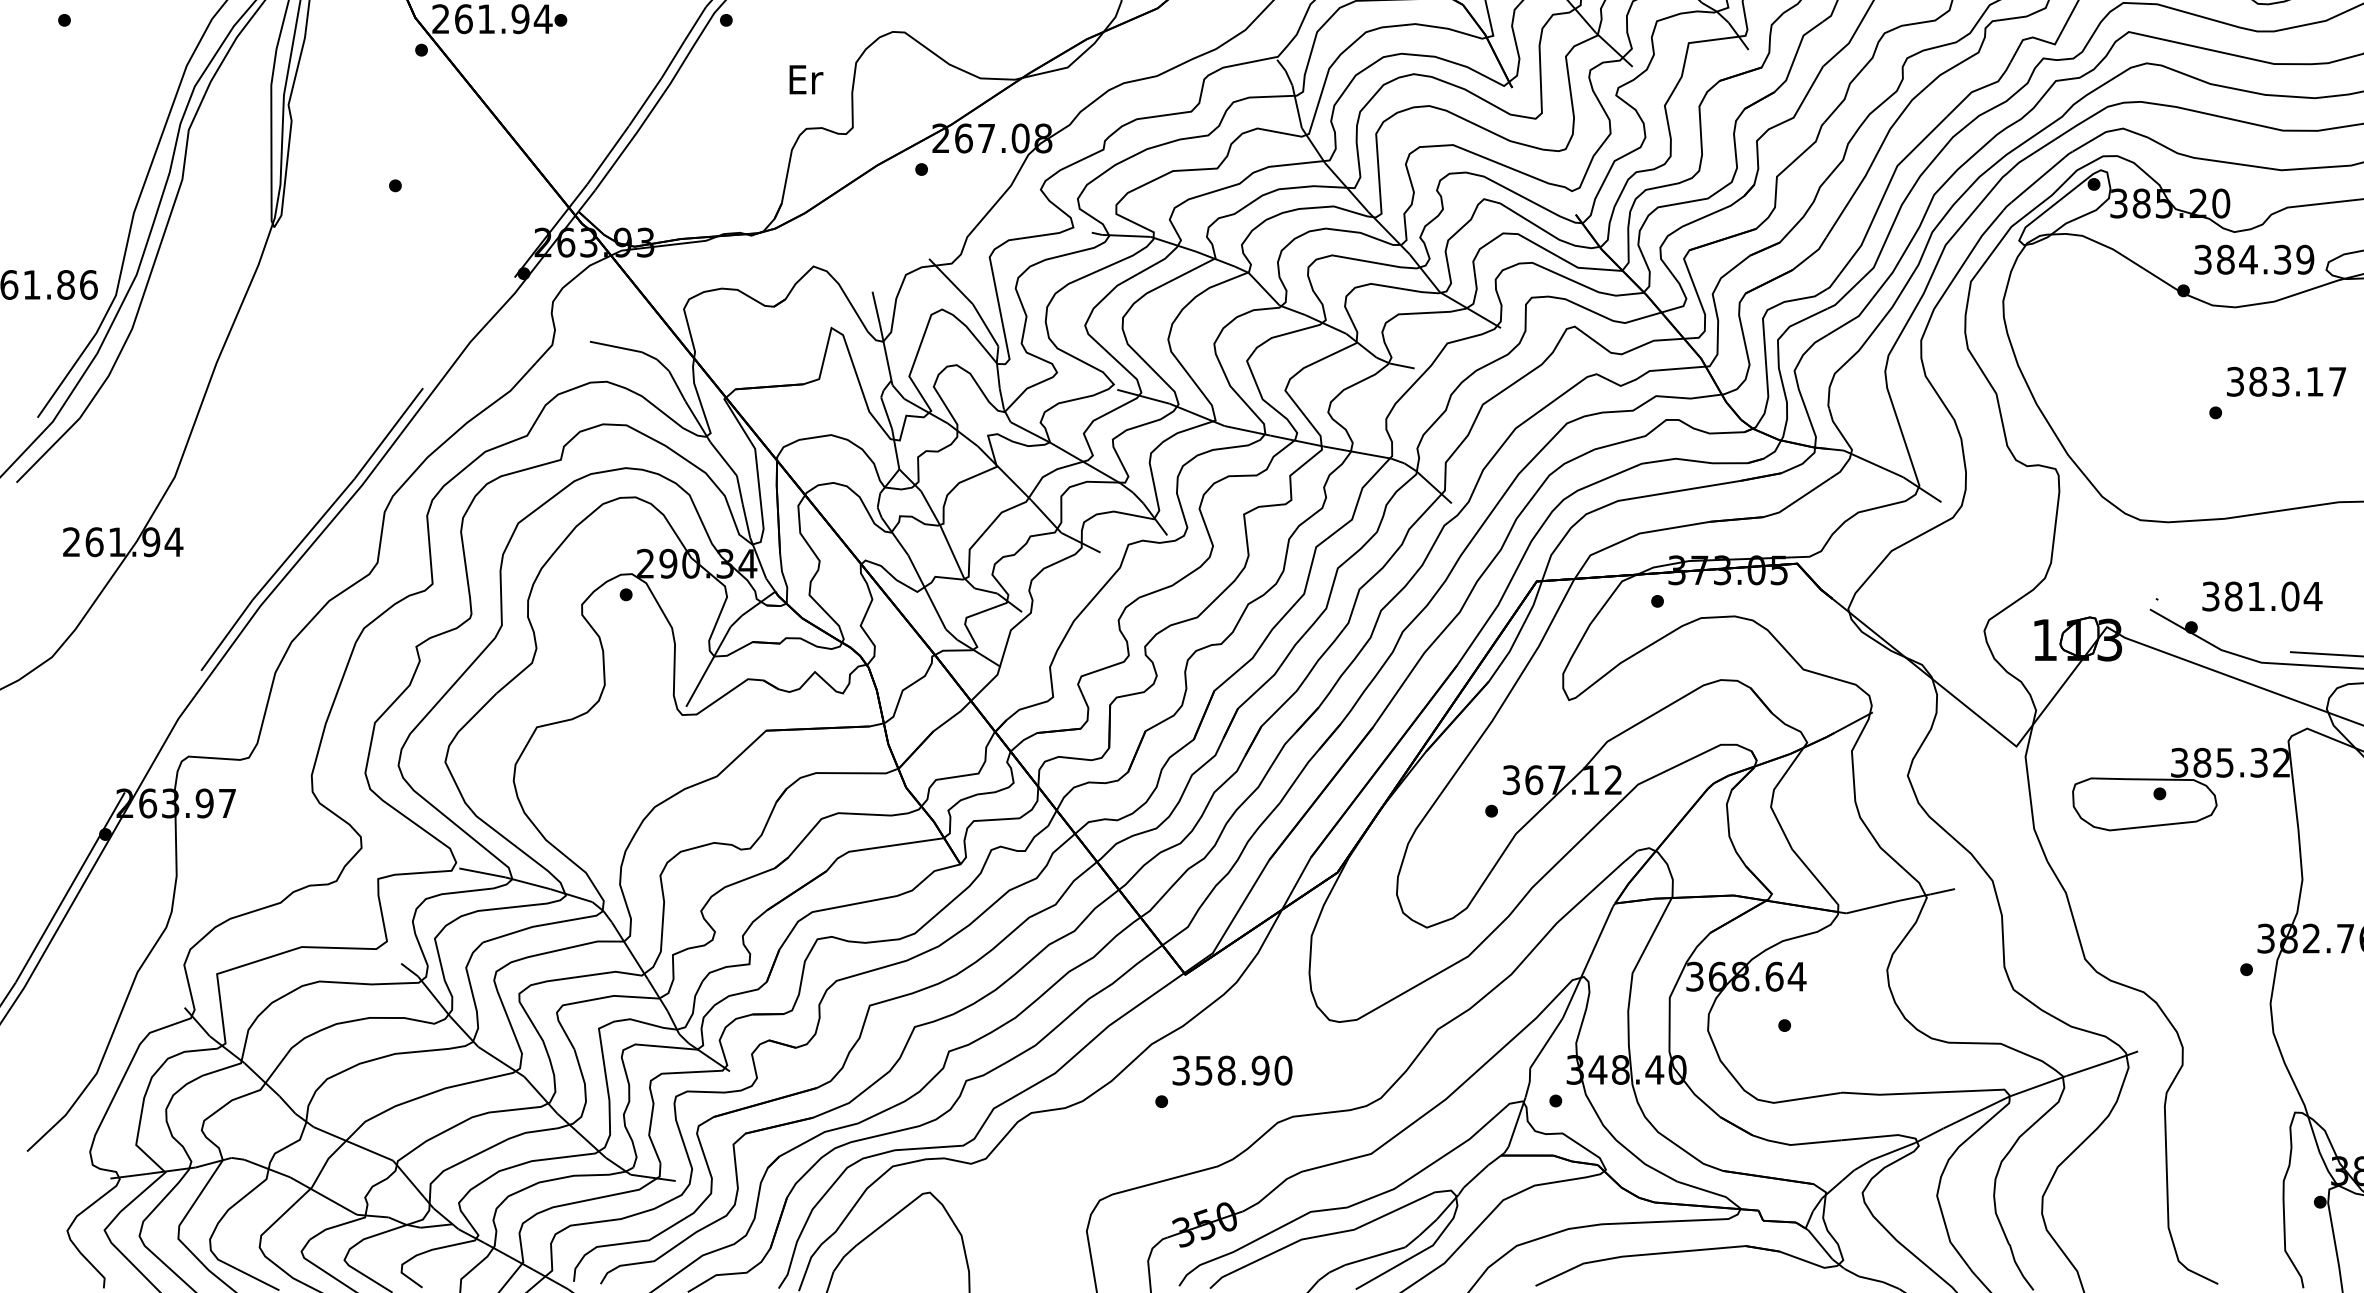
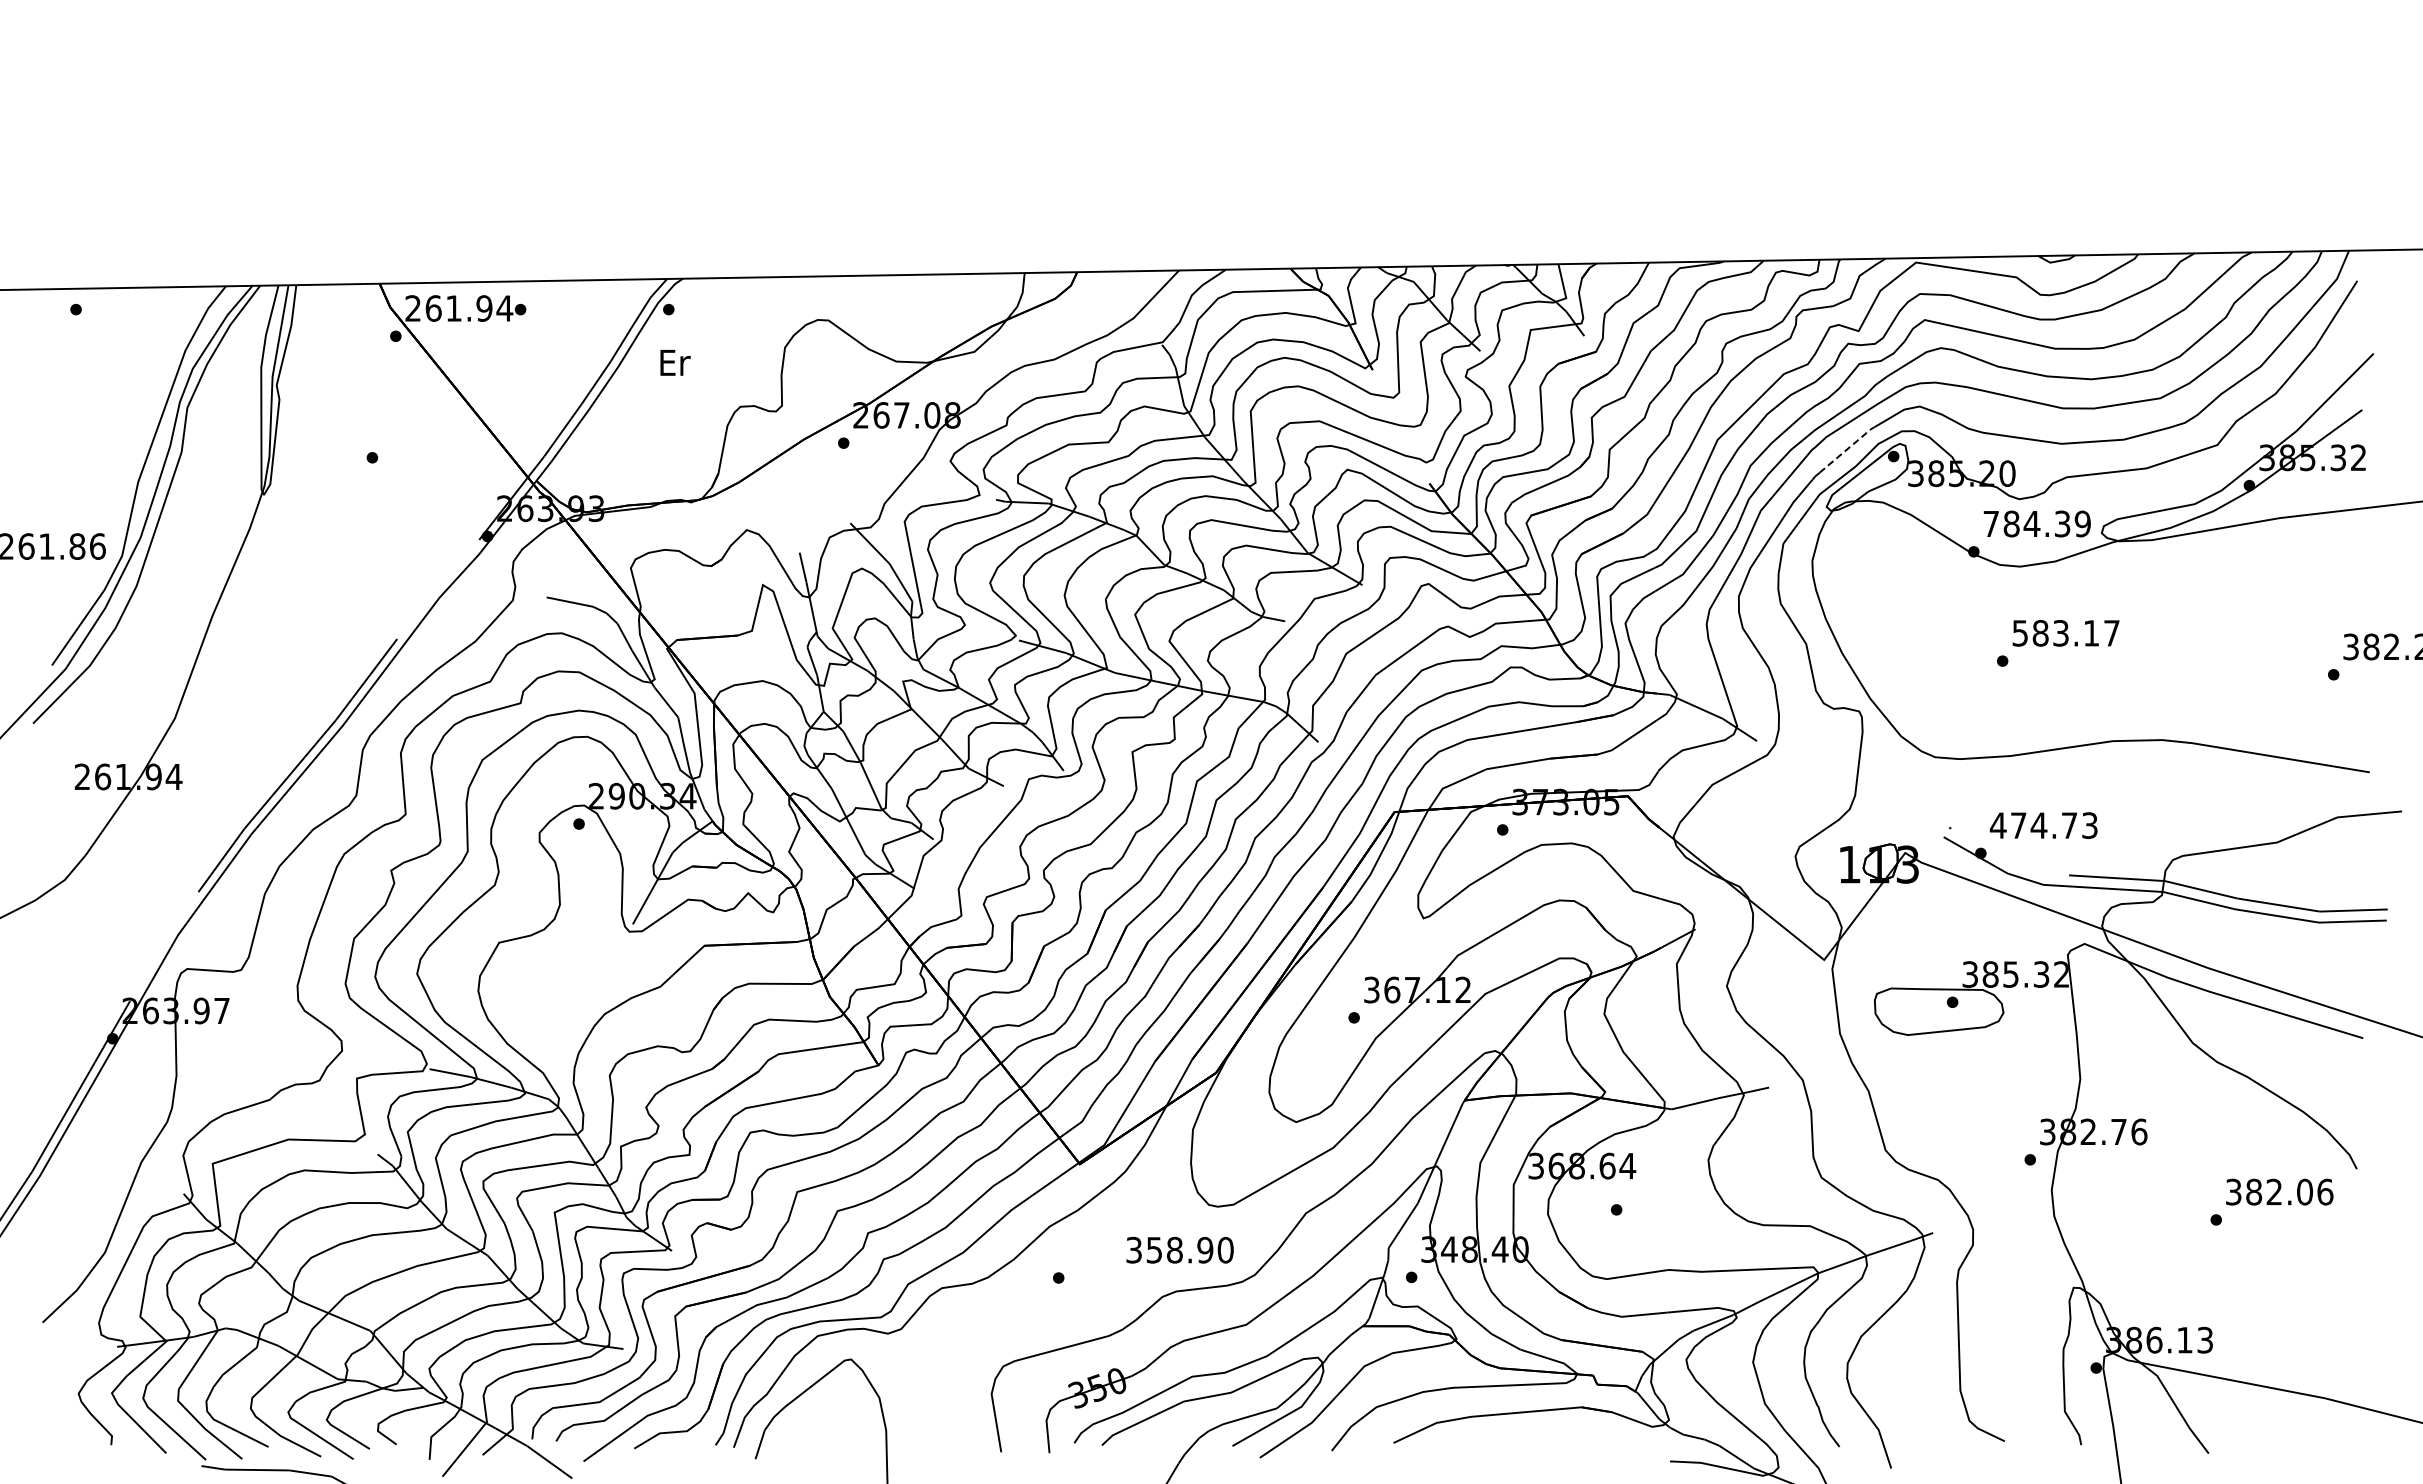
text: (806, 79) -> (675, 362), moved
line: (2043, 175) -> (1848, 448), solid -> dashed
text: (2202, 259) -> (1990, 523), 384.39 -> 784.39
text: (2235, 382) -> (2020, 633), 383.17 -> 583.17
text: (2261, 596) -> (2043, 825), 381.04 -> 474.73
text: (1231, 1069) -> (1179, 1249), moved

